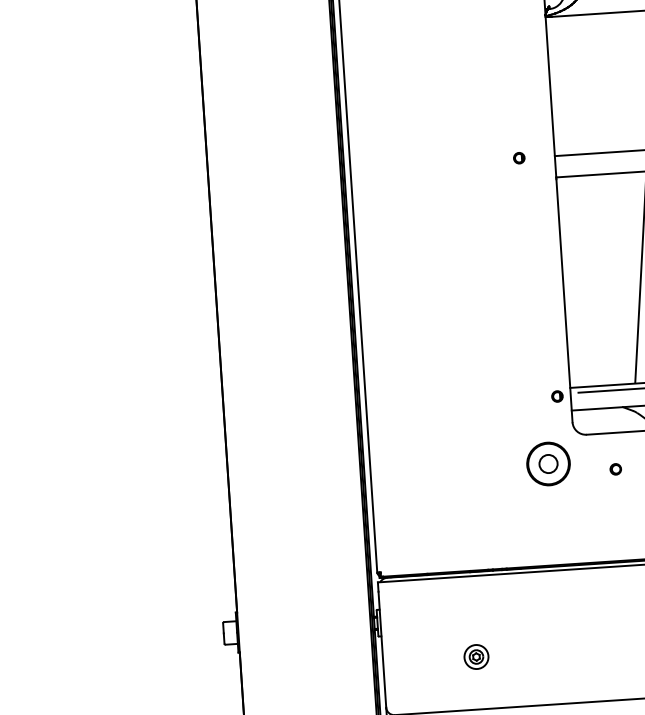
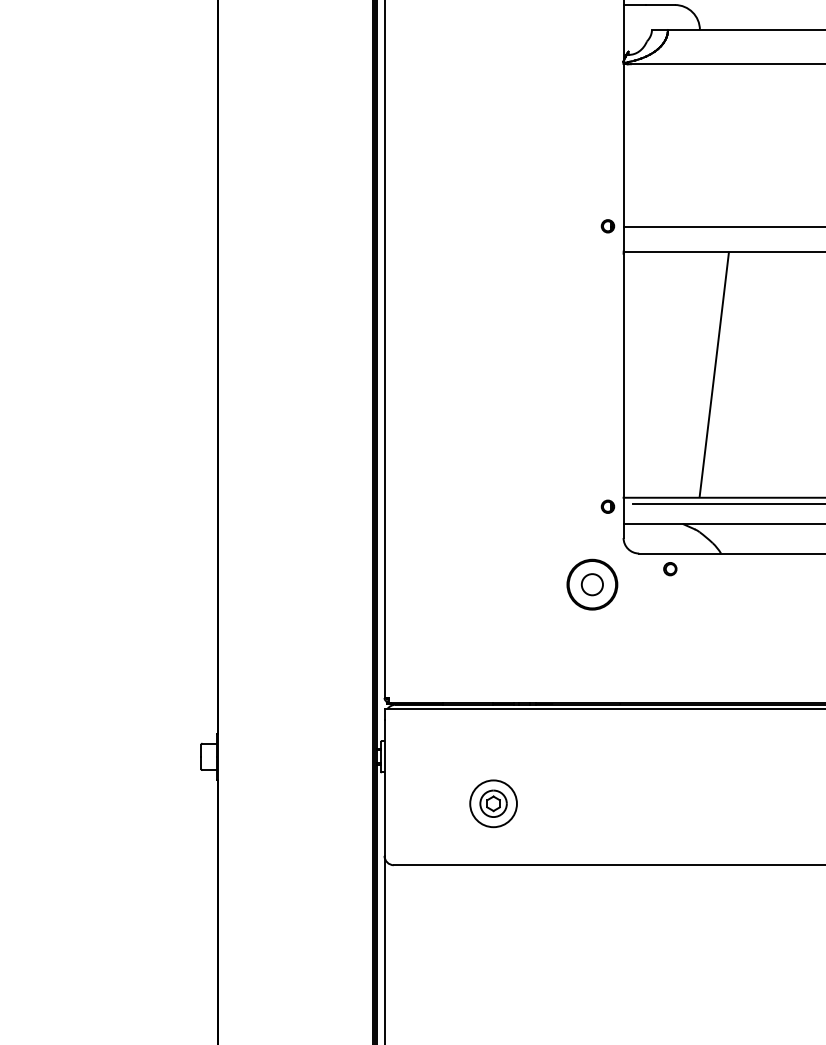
part: (518, 158) -> (607, 226), moved
part: (615, 469) -> (670, 569), moved
part: (476, 656) -> (493, 803), size x1.67

